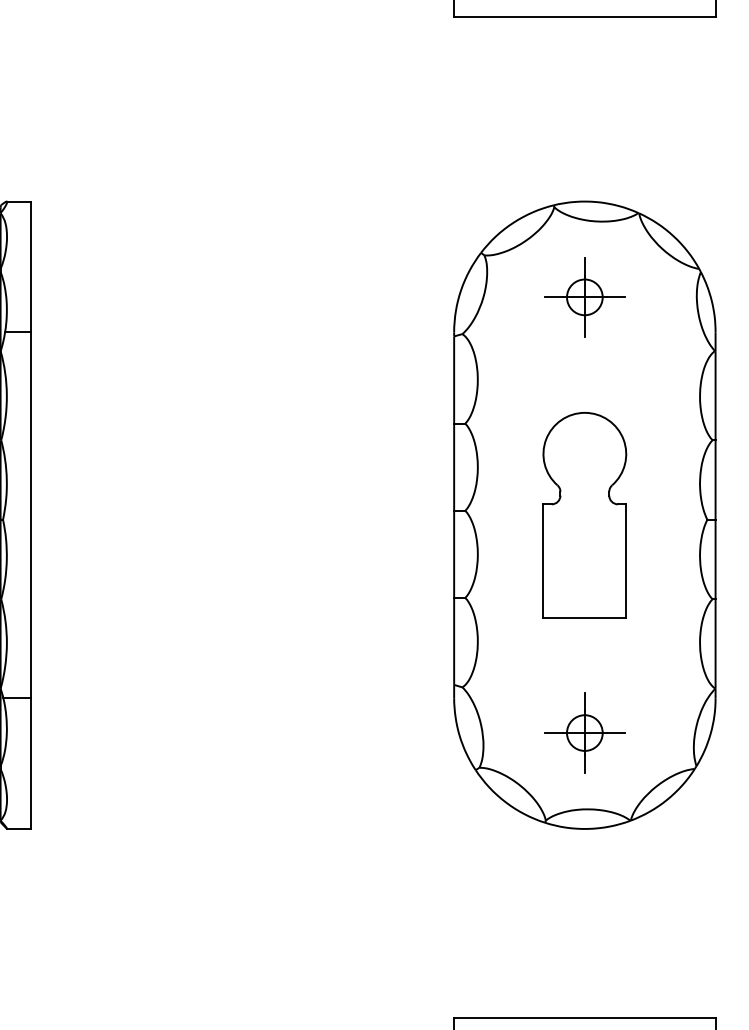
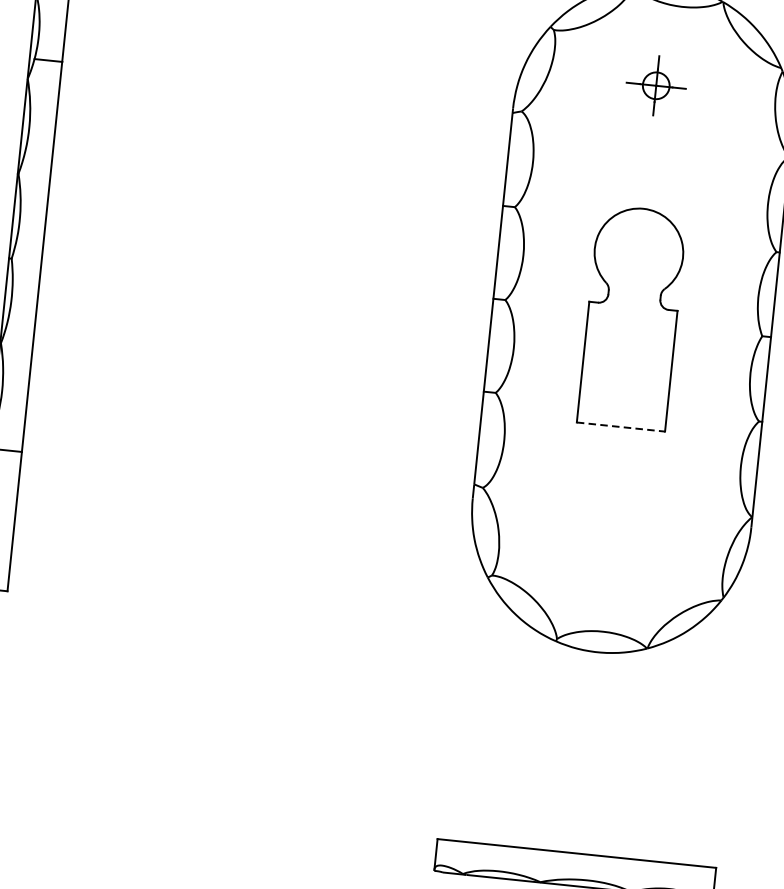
part: (584, 297) -> (655, 85), size x0.7
line: (585, 617) -> (621, 426), solid -> dashed
part: (584, 732) -> (607, 549), removed

